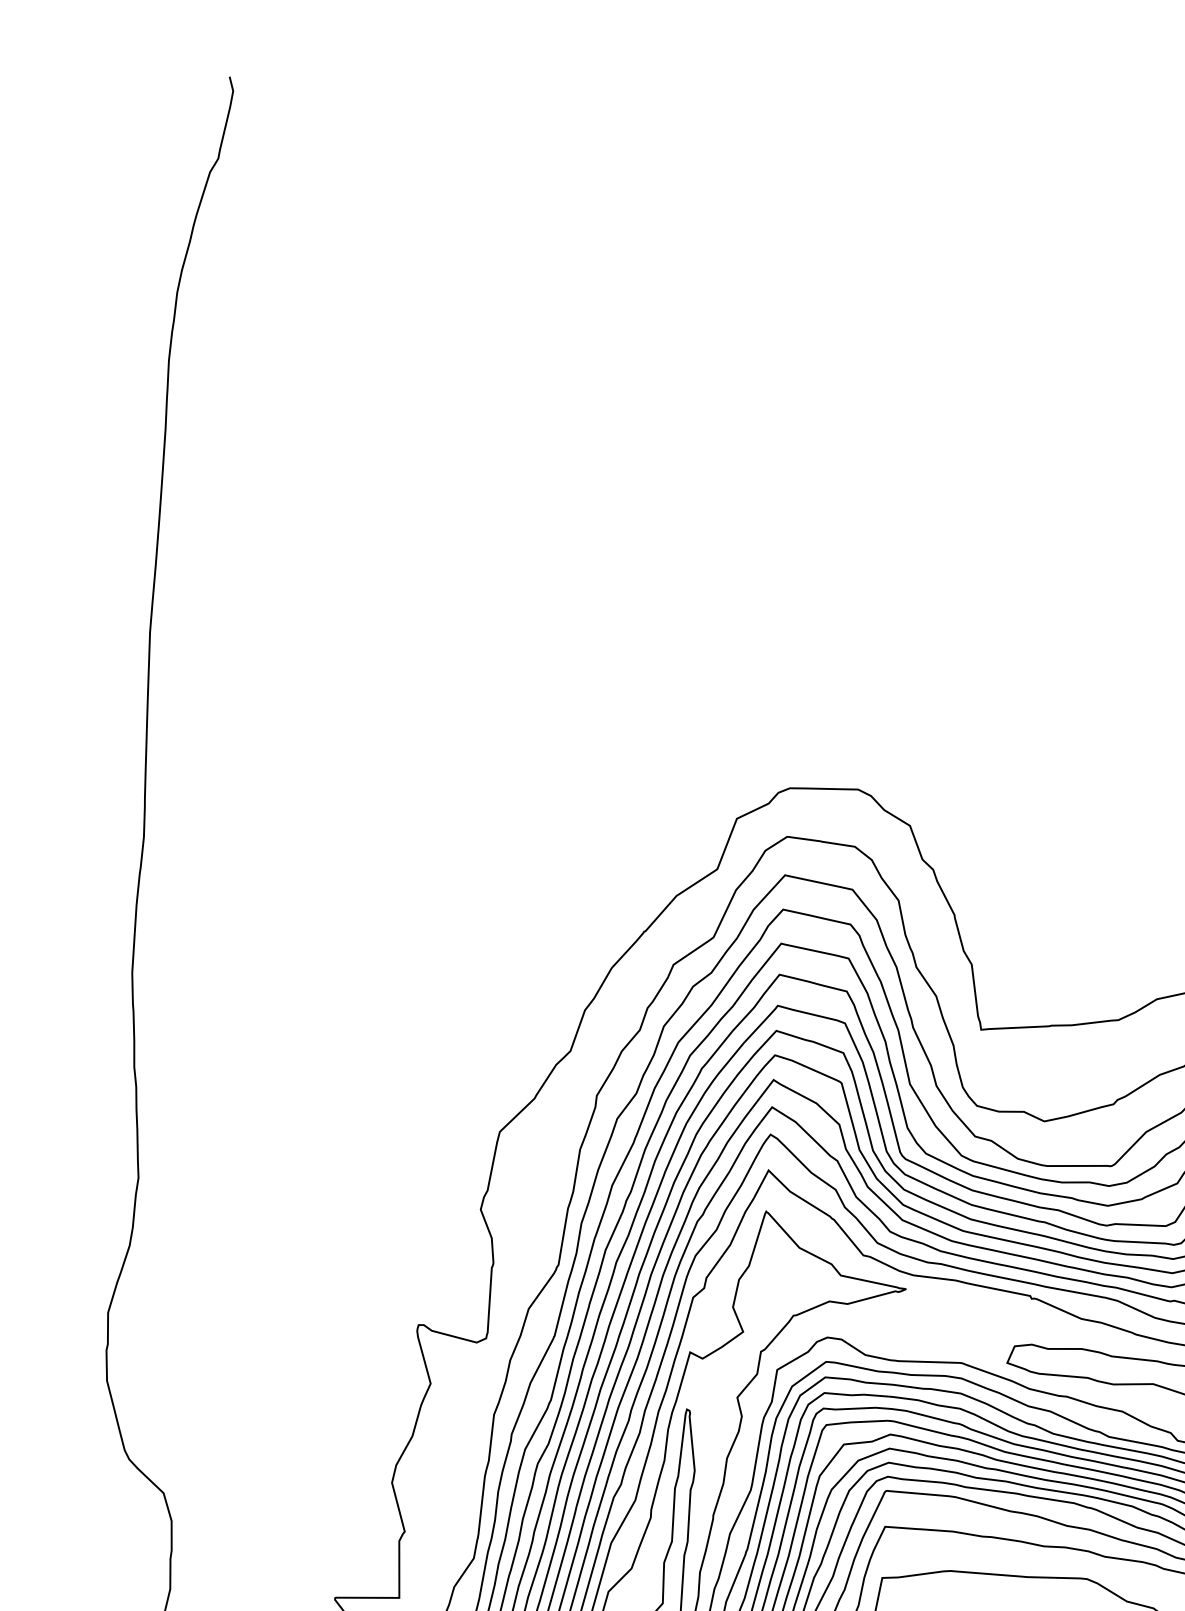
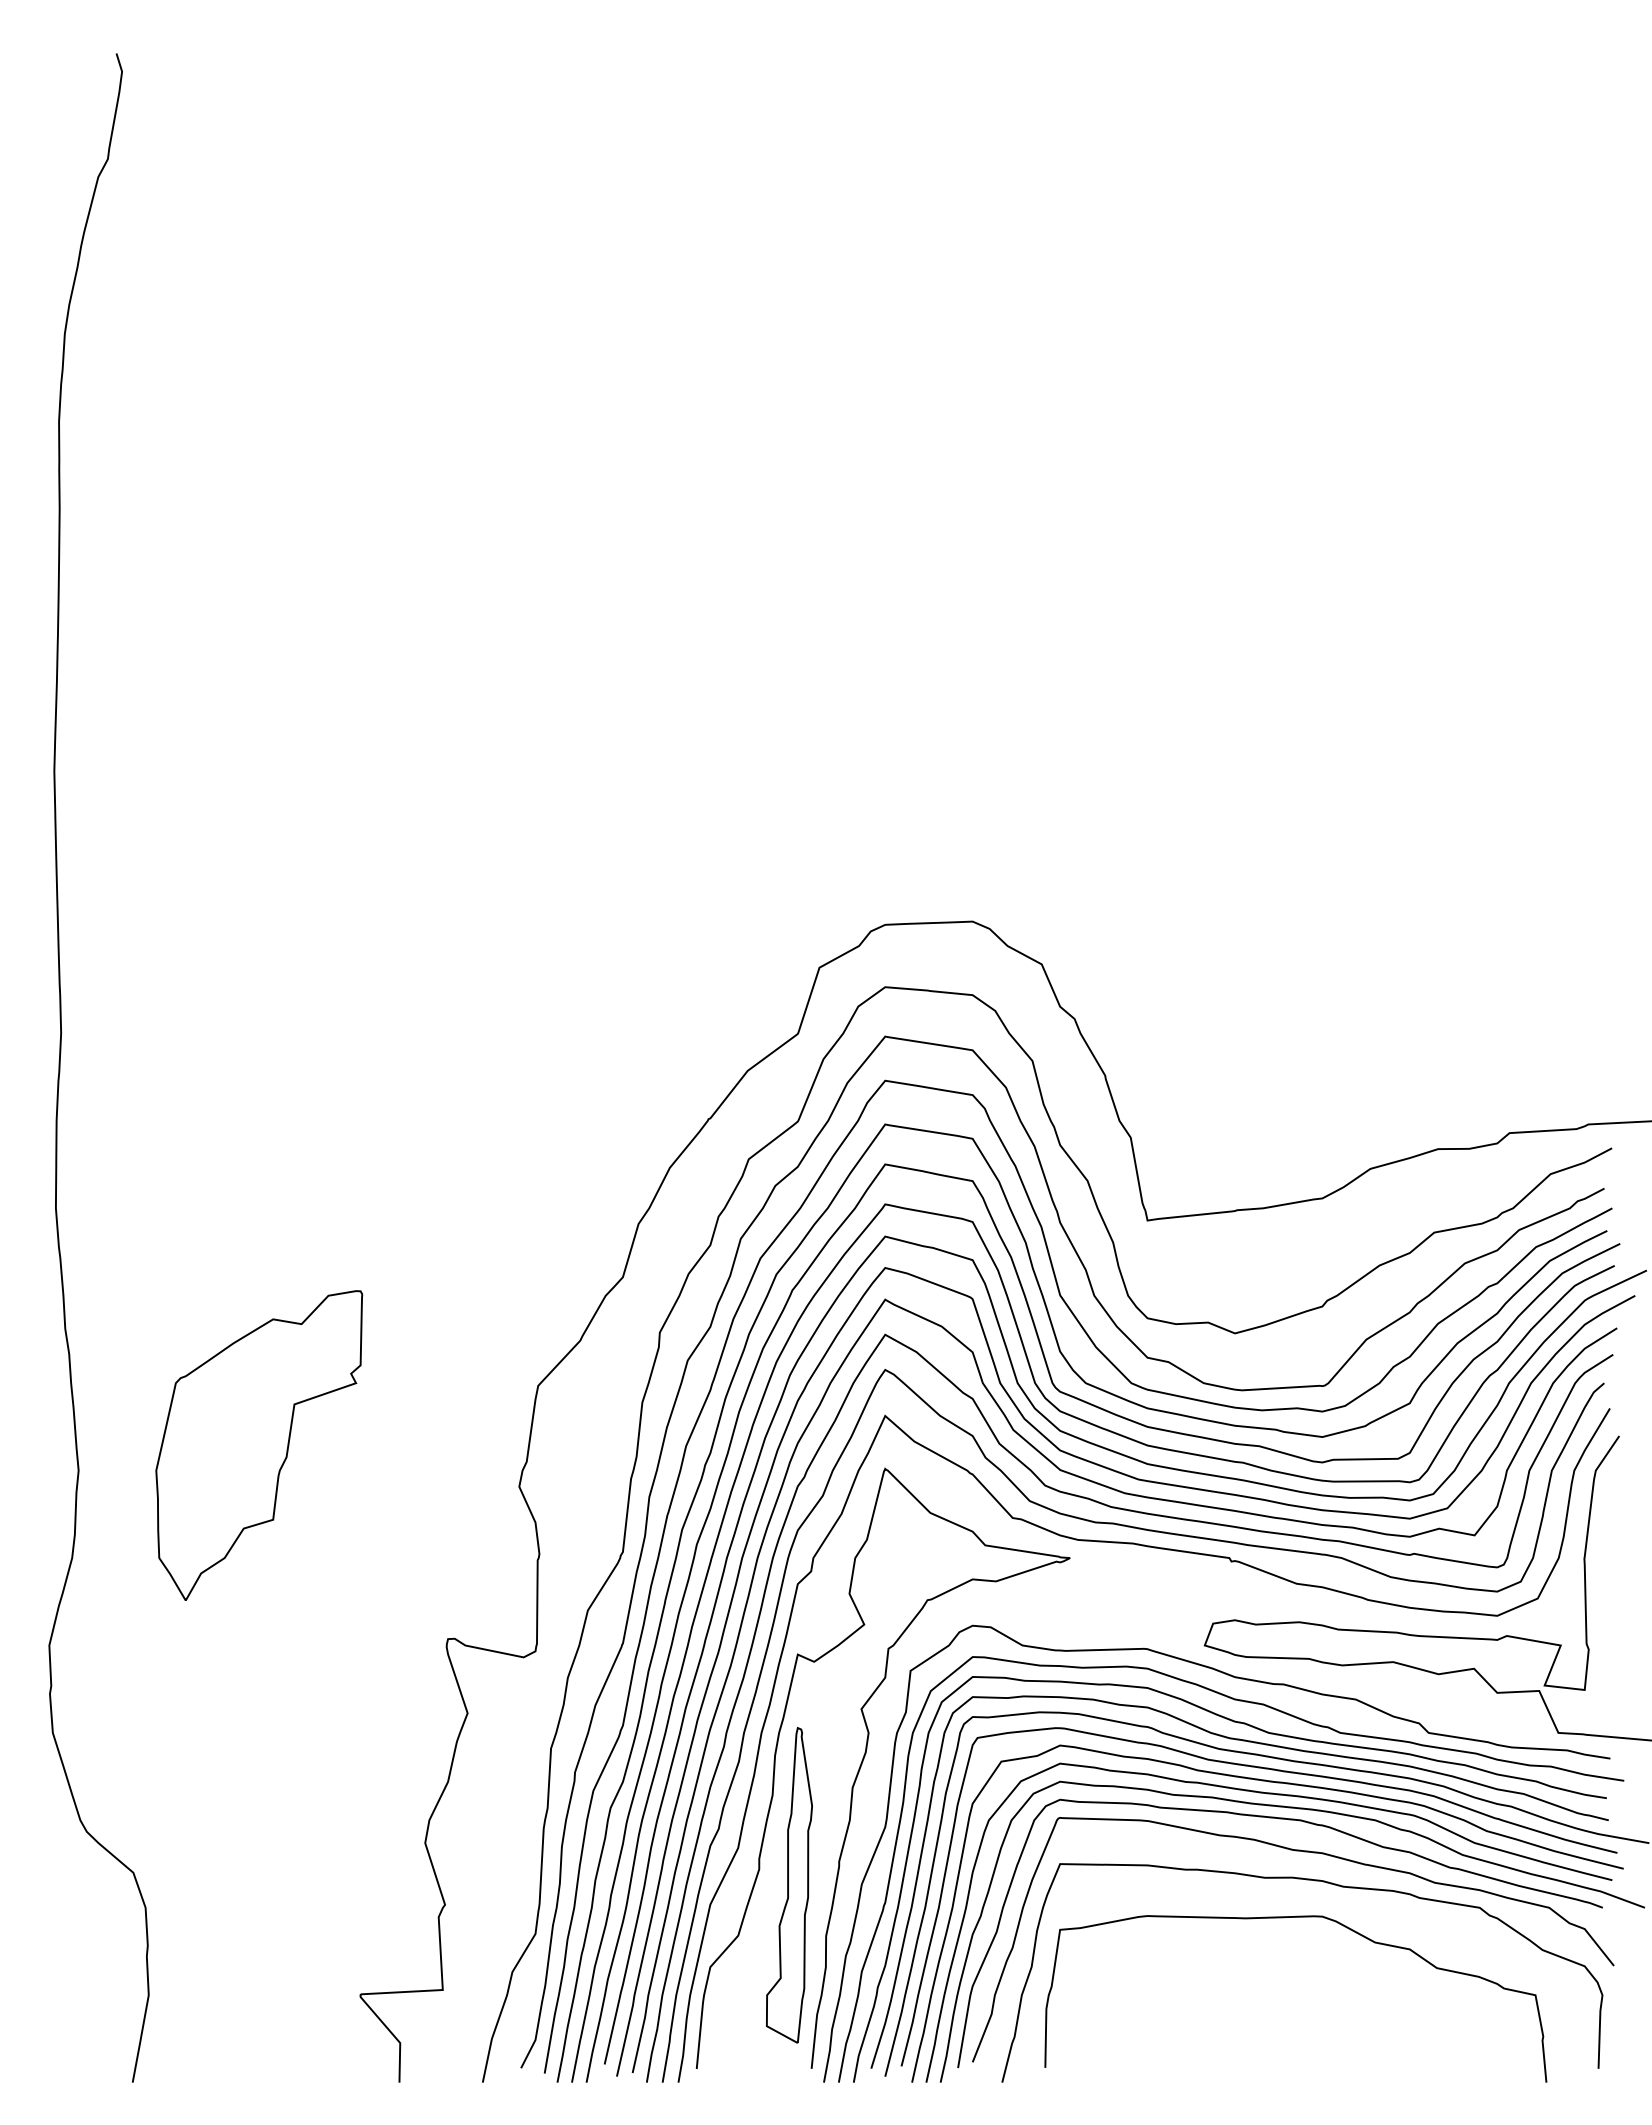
part: (280, 1166) -> (259, 1445), added

